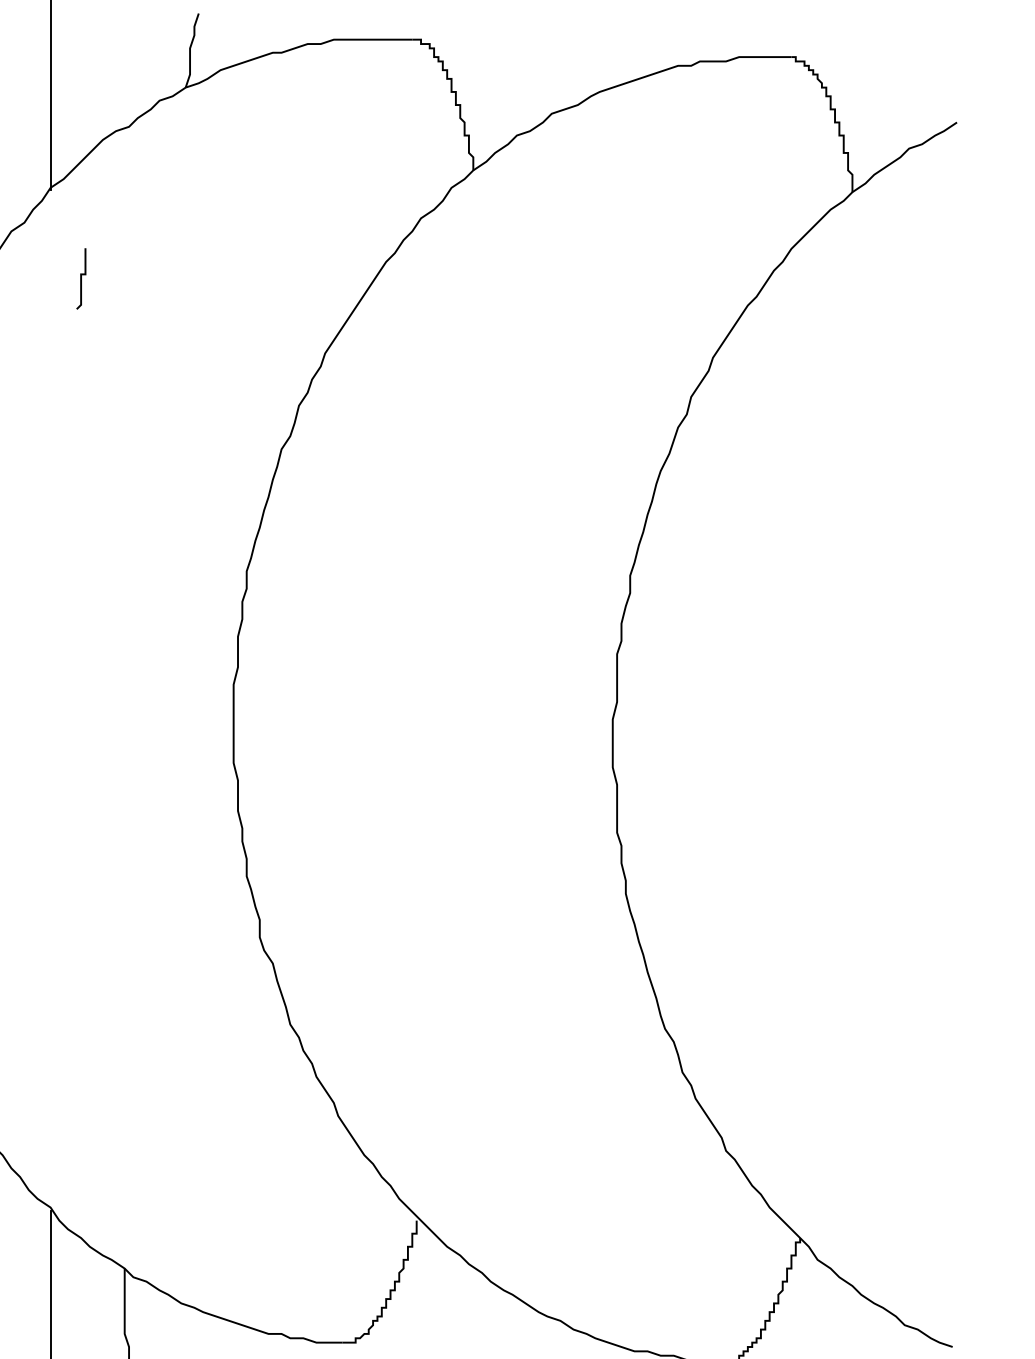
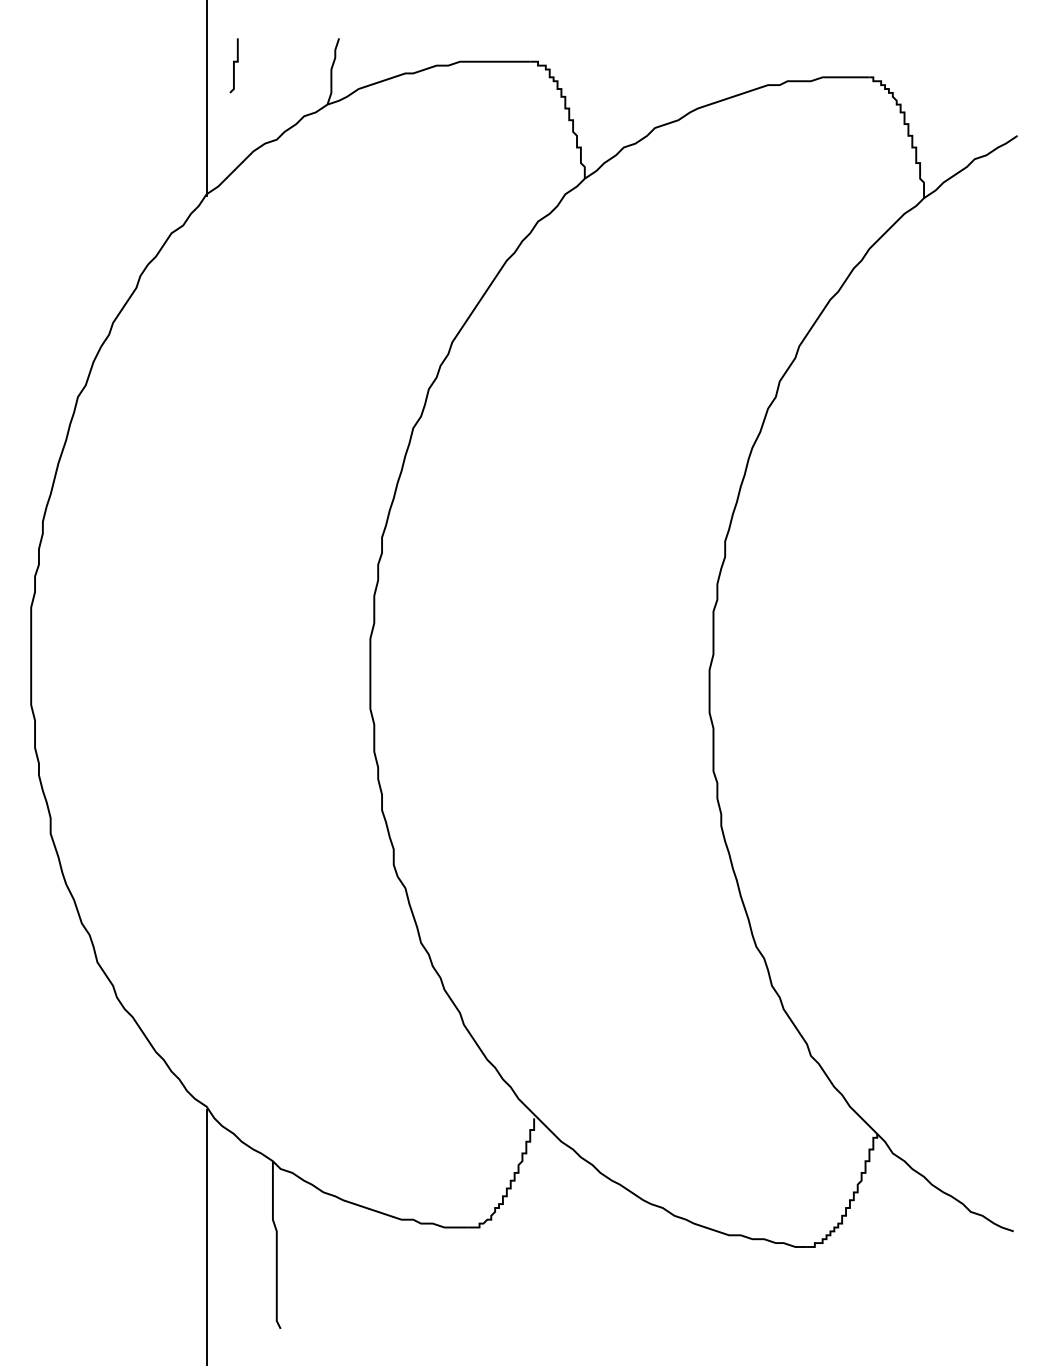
curve: (80, 278) -> (233, 65), moved

